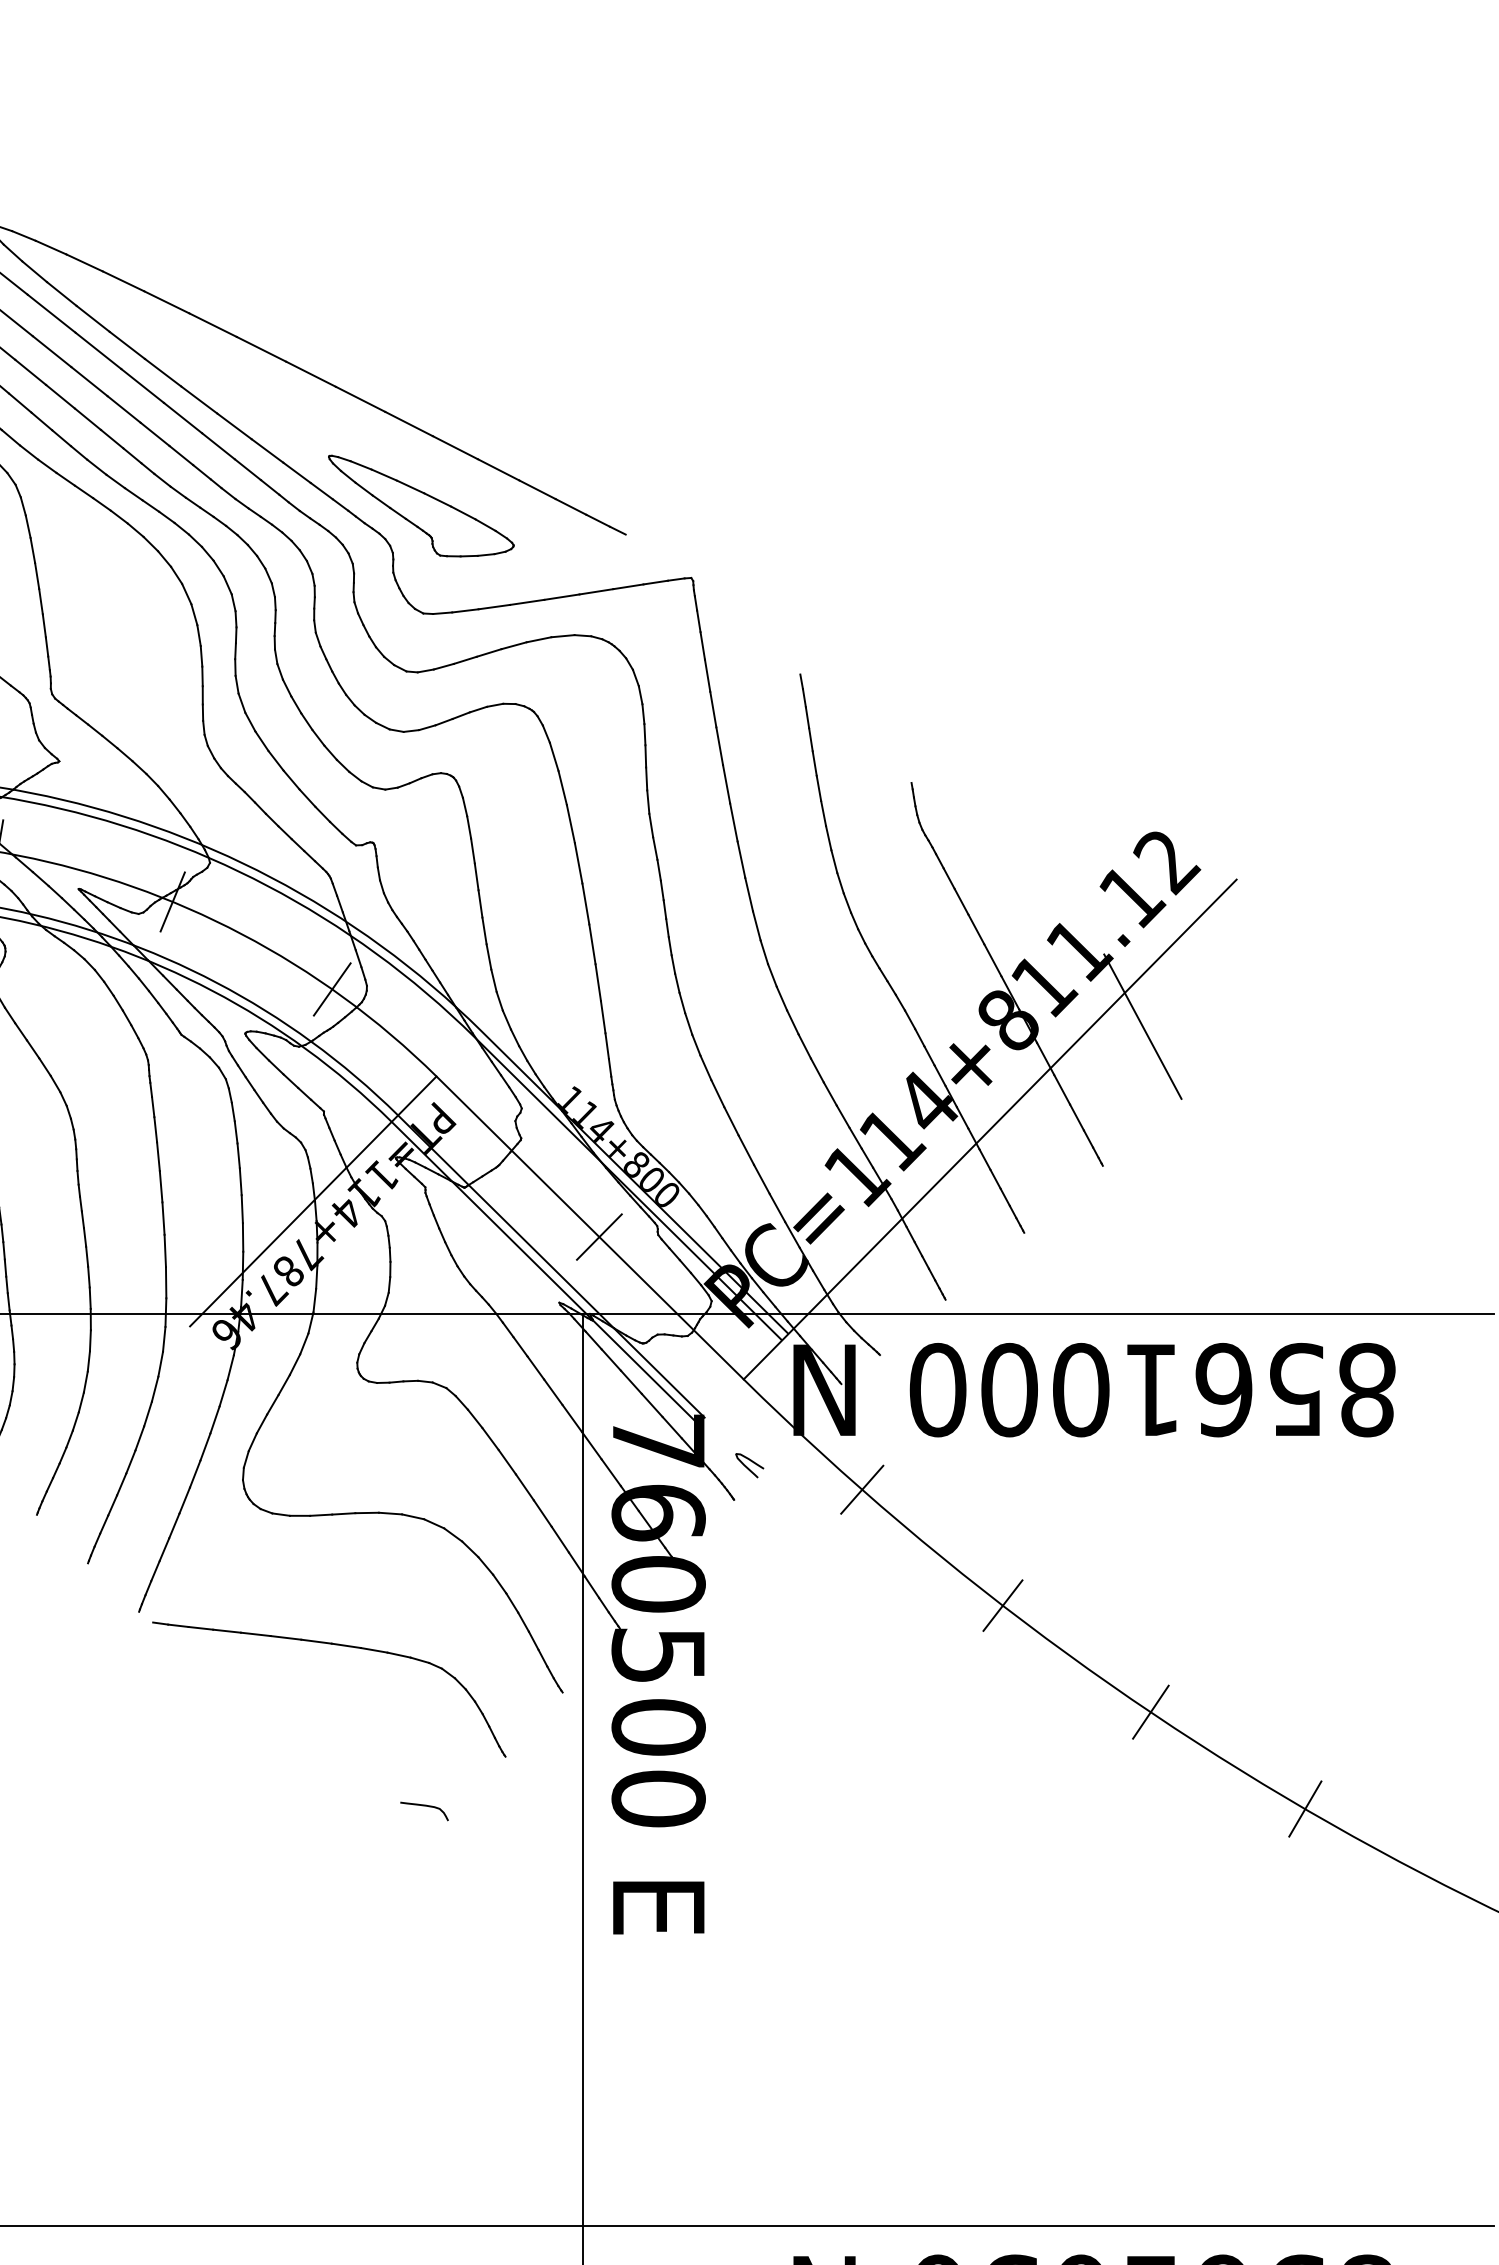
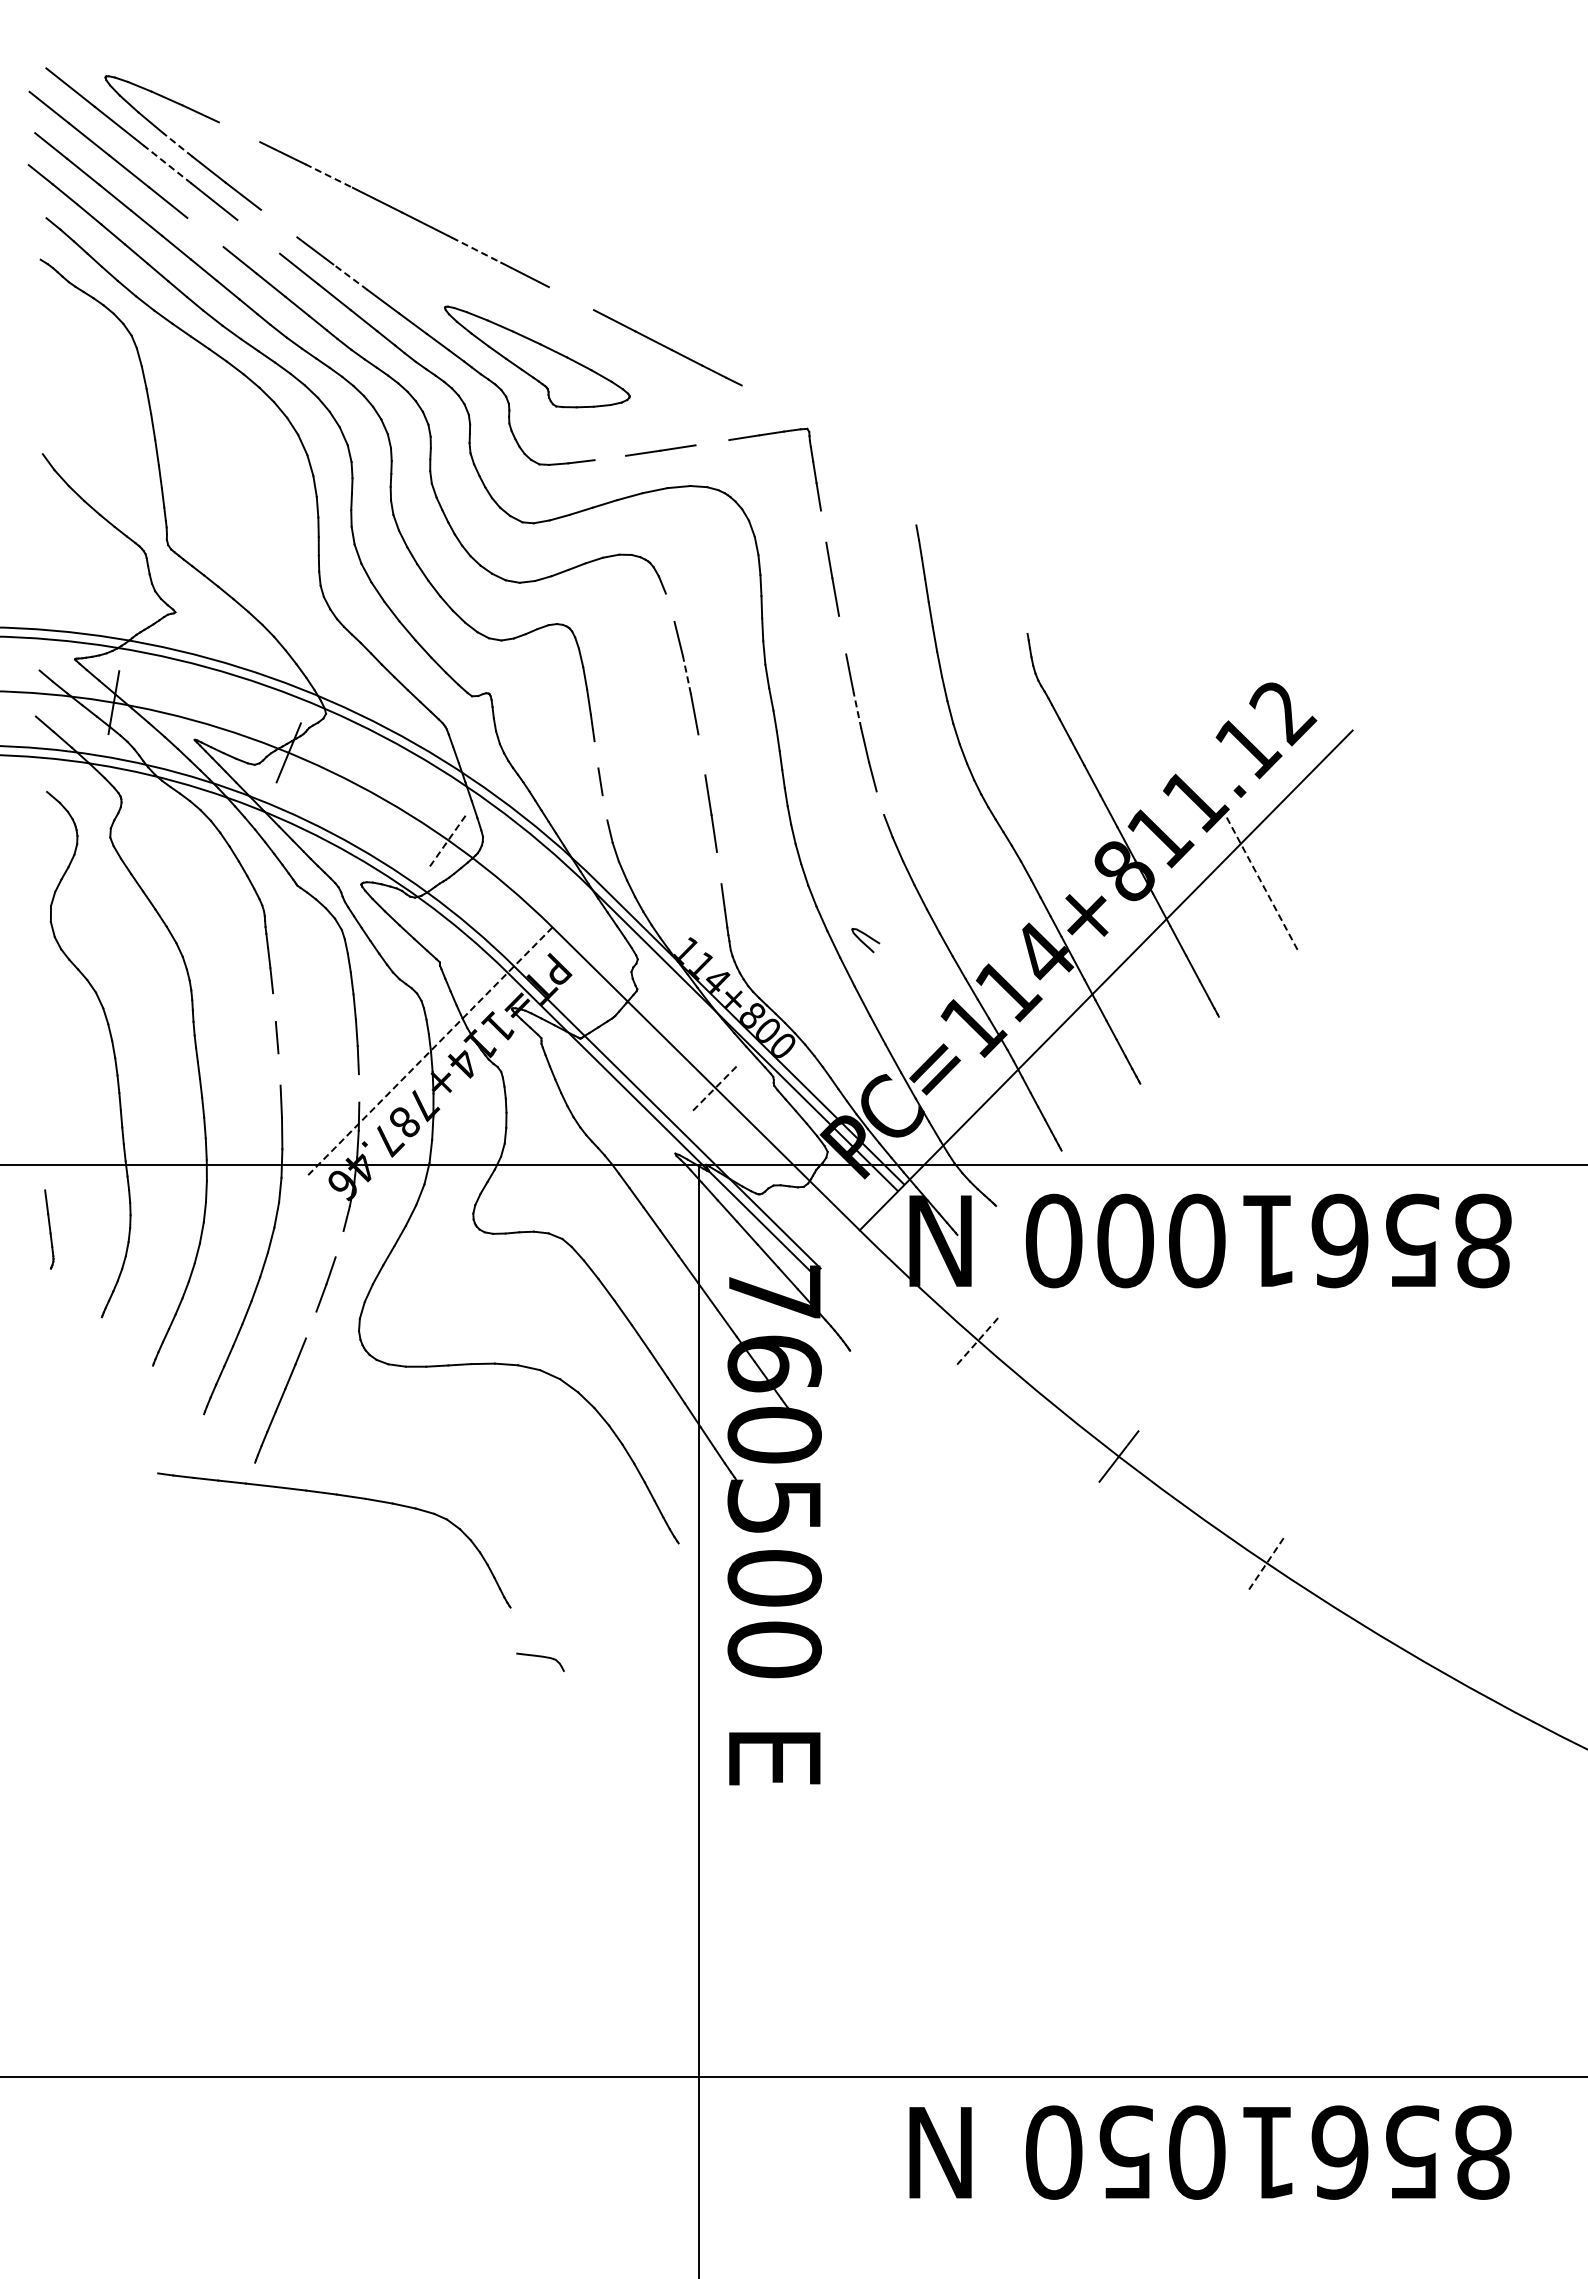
line: (123, 281) -> (239, 132), removed
line: (61, 293) -> (177, 144), solid -> dashed
line: (51, 313) -> (167, 164), solid -> dashed
line: (213, 325) -> (329, 176), solid -> dashed
line: (163, 372) -> (279, 223), removed
line: (89, 381) -> (205, 232), removed
line: (142, 385) -> (258, 236), removed
line: (360, 399) -> (476, 250), solid -> dashed
line: (234, 425) -> (350, 276), solid -> dashed
line: (454, 447) -> (570, 298), removed
line: (596, 591) -> (712, 442), removed
line: (494, 606) -> (610, 457), removed
line: (707, 675) -> (823, 526), removed
line: (553, 756) -> (669, 607), removed
line: (726, 783) -> (842, 634), removed
line: (570, 823) -> (686, 674), solid -> dashed
line: (741, 859) -> (857, 710), solid -> dashed
line: (480, 903) -> (596, 754), removed
line: (585, 903) -> (701, 754), removed
line: (764, 952) -> (880, 803), removed
line: (488, 956) -> (604, 807), removed
line: (332, 989) -> (448, 840), solid -> dashed
line: (603, 1017) -> (719, 868), removed
line: (1142, 1026) -> (1258, 877), solid -> dashed
line: (158, 1156) -> (274, 1007), removed
line: (312, 1201) -> (428, 1052), solid -> dashed
line: (163, 1218) -> (279, 1069), removed
line: (599, 1236) -> (715, 1087), solid -> dashed
line: (242, 1237) -> (358, 1088), removed
line: (223, 1393) -> (339, 1244), removed
curve: (747, 1466) -> (863, 941), moved
line: (195, 1473) -> (311, 1324), removed
line: (862, 1489) -> (978, 1340), solid -> dashed
part: (336, 1645) -> (341, 1496), moved
line: (1150, 1712) -> (1266, 1563), solid -> dashed
line: (1305, 1808) -> (1421, 1659), removed

